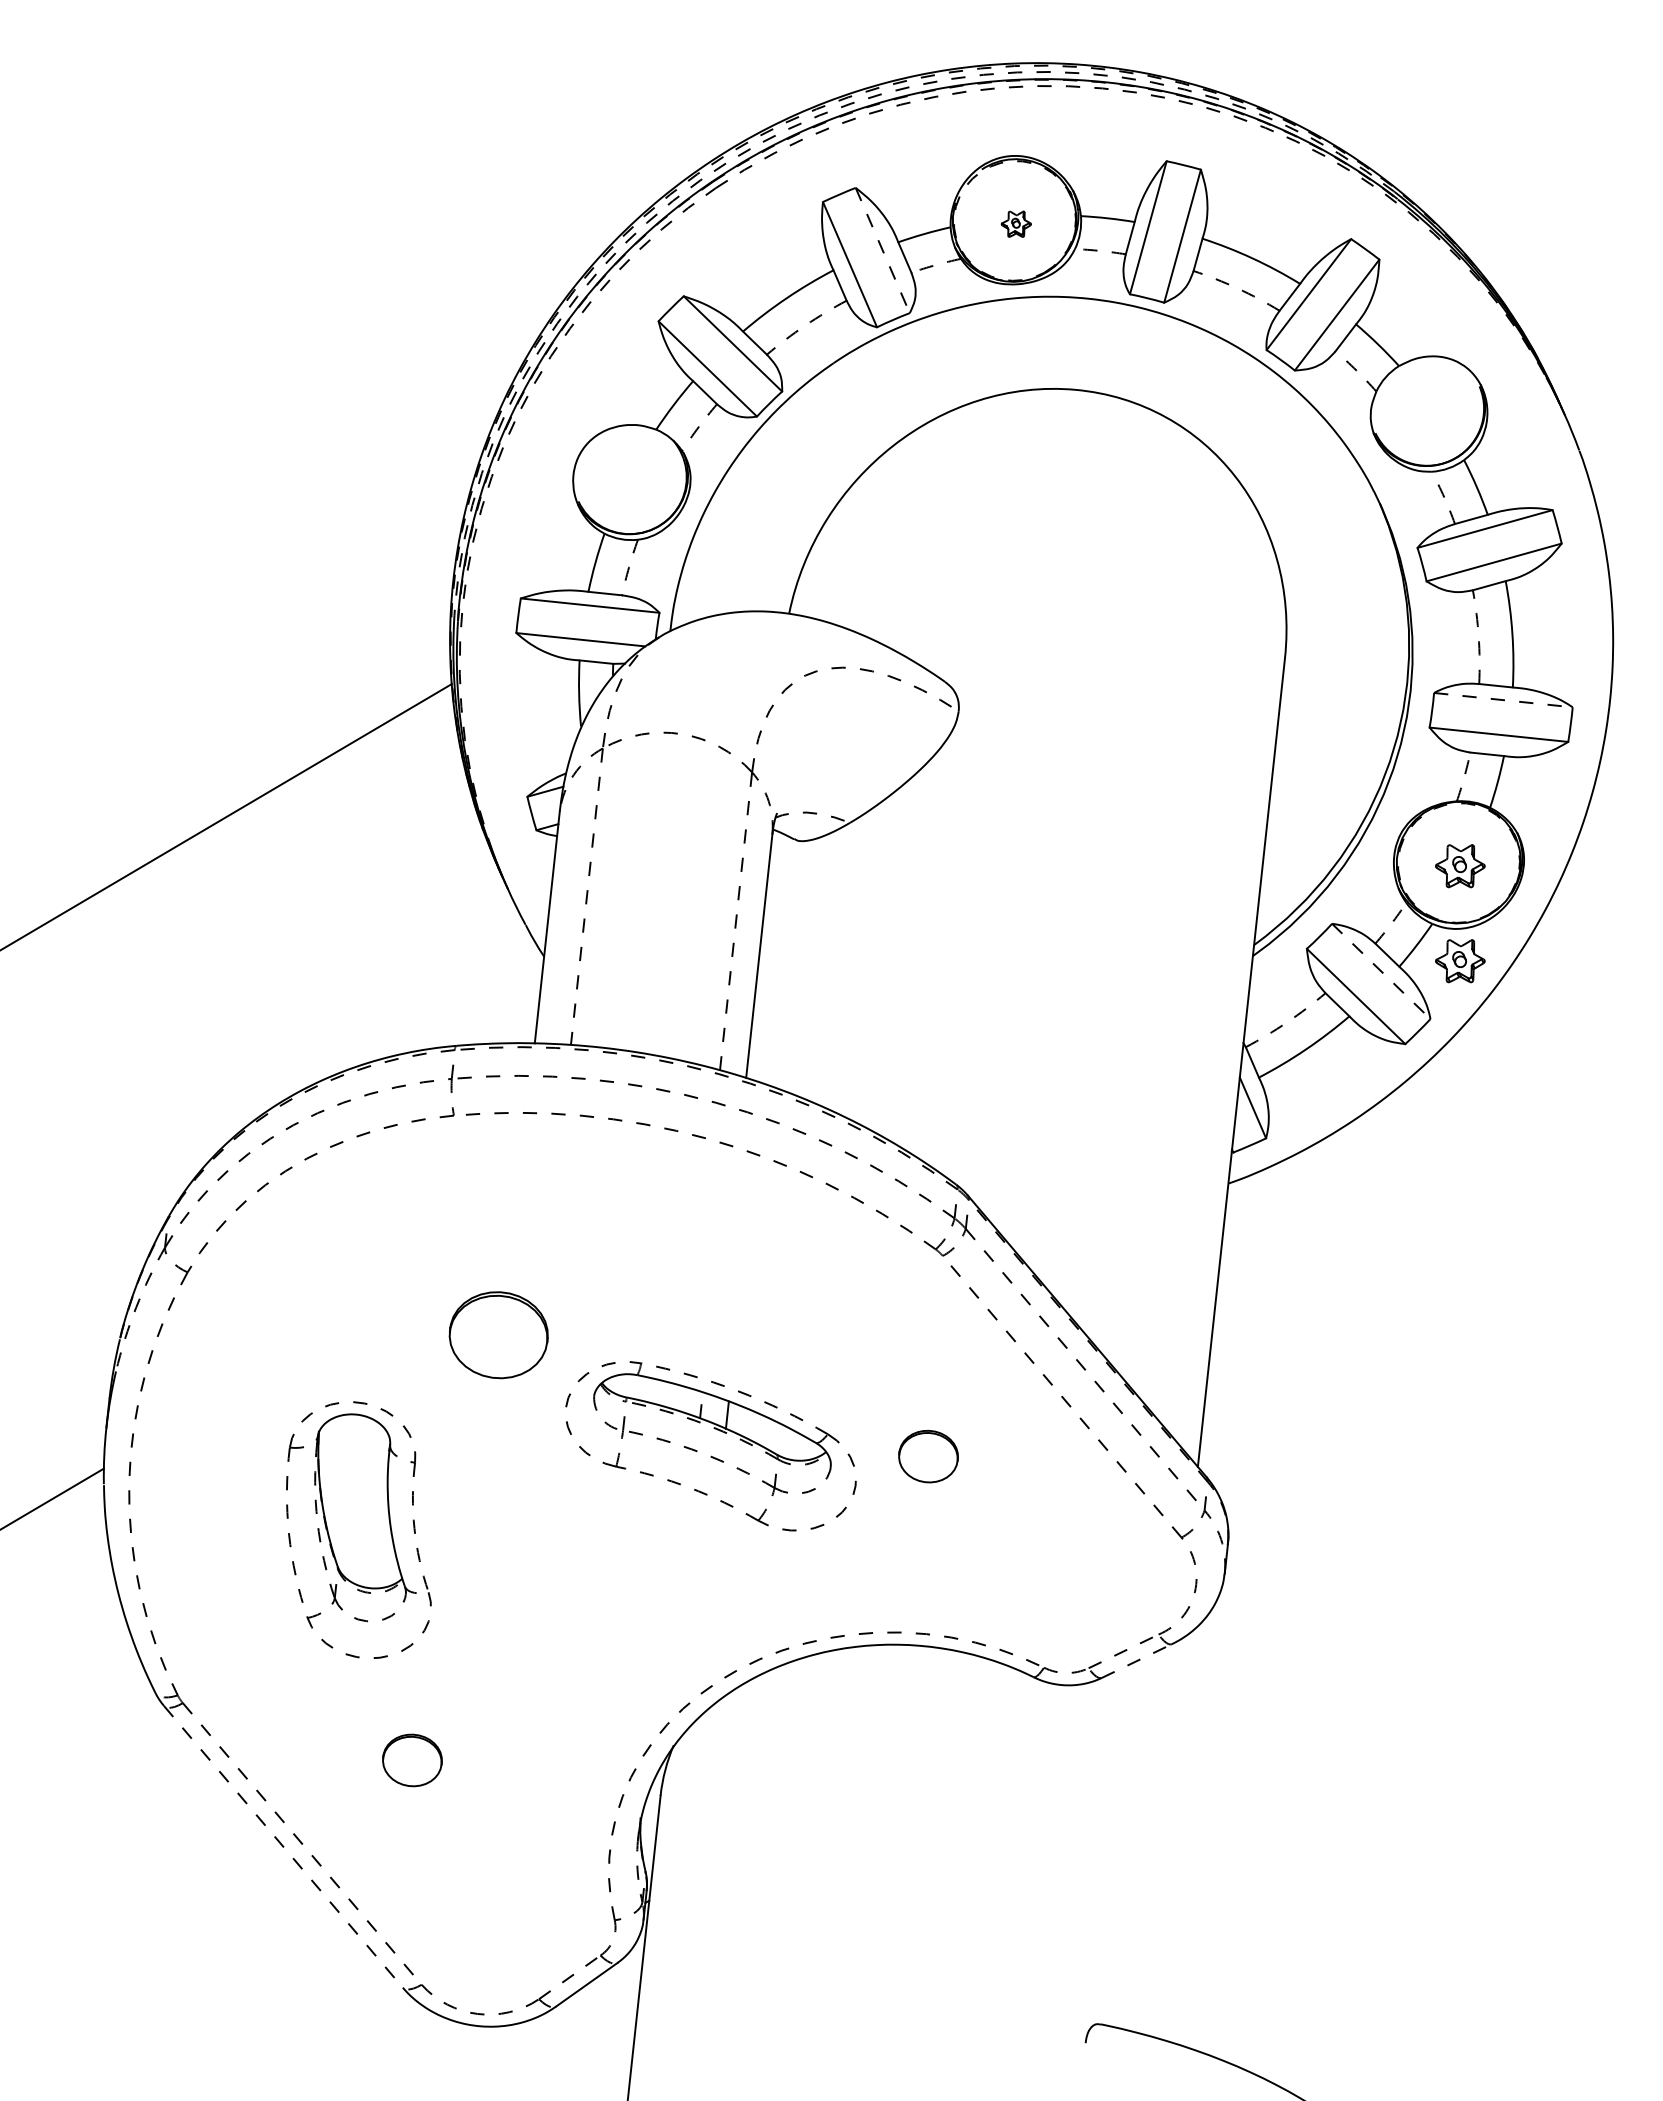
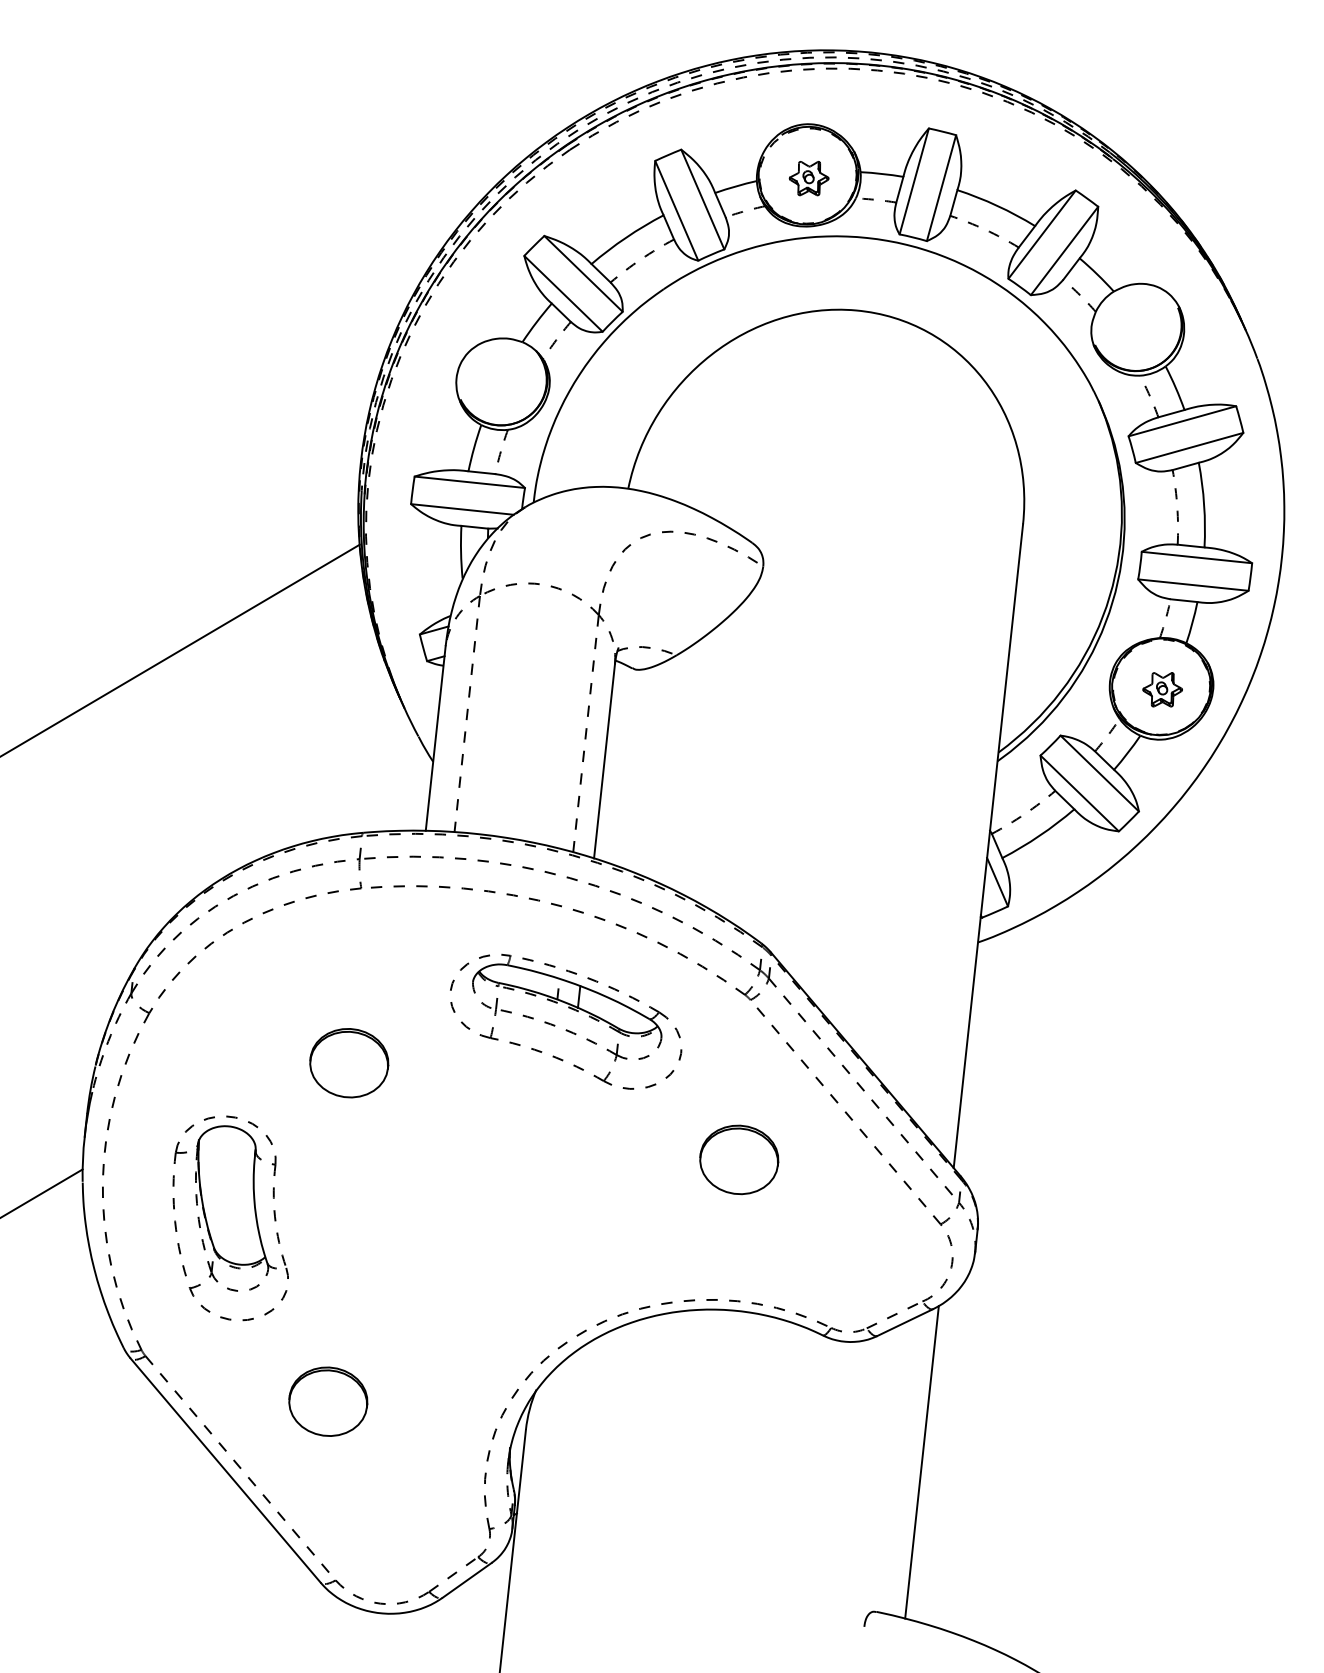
part: (1016, 224) -> (809, 178), size x1.67
line: (882, 250) -> (702, 199), dashed -> solid
line: (1503, 700) -> (1197, 557), dashed -> solid
part: (1460, 961) -> (1162, 765), removed
line: (1381, 971) -> (1099, 773), dashed -> solid
part: (498, 1335) -> (349, 1063), moved
part: (711, 1455) -> (566, 1029), moved
part: (928, 1456) -> (739, 1159), size x1.67
part: (358, 1529) -> (230, 1217), moved
line: (1136, 1661) -> (904, 1322), dashed -> solid
part: (412, 1760) -> (328, 1401), size x1.67
line: (1157, 1836) -> (921, 1462), added
line: (283, 1846) -> (225, 1470), dashed -> solid

